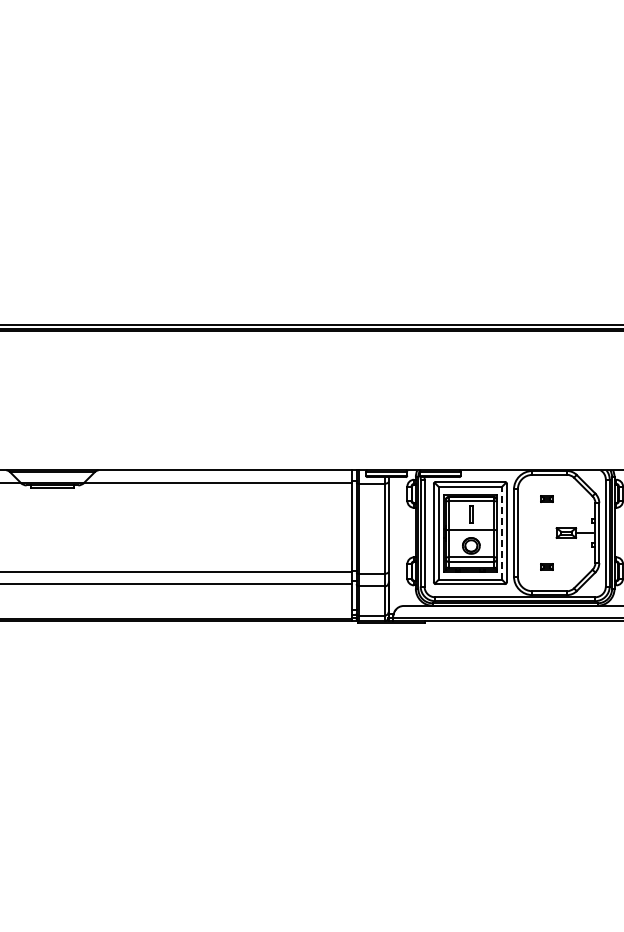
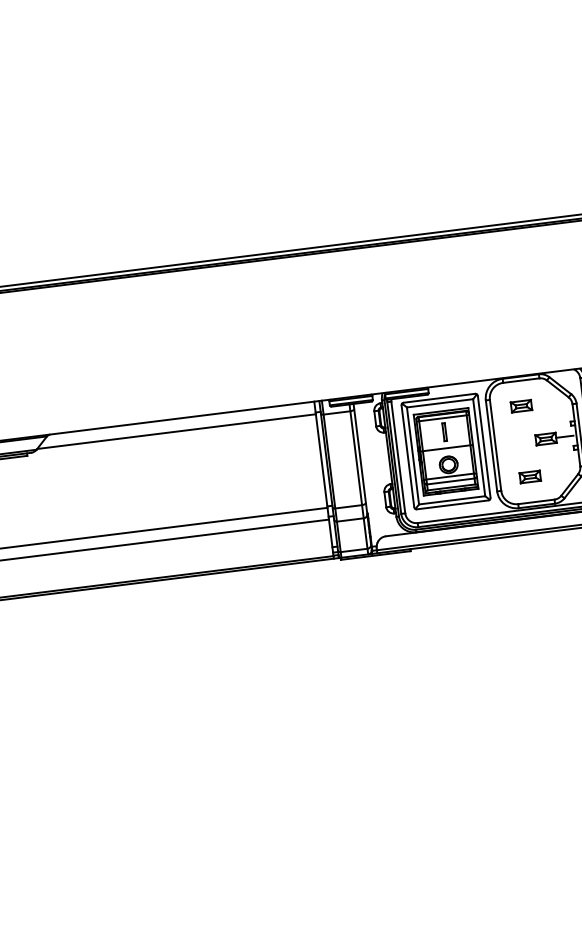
part: (546, 498) -> (520, 405), size x1.67
line: (502, 533) -> (479, 447), dashed -> solid
part: (546, 566) -> (529, 476), size x1.67

